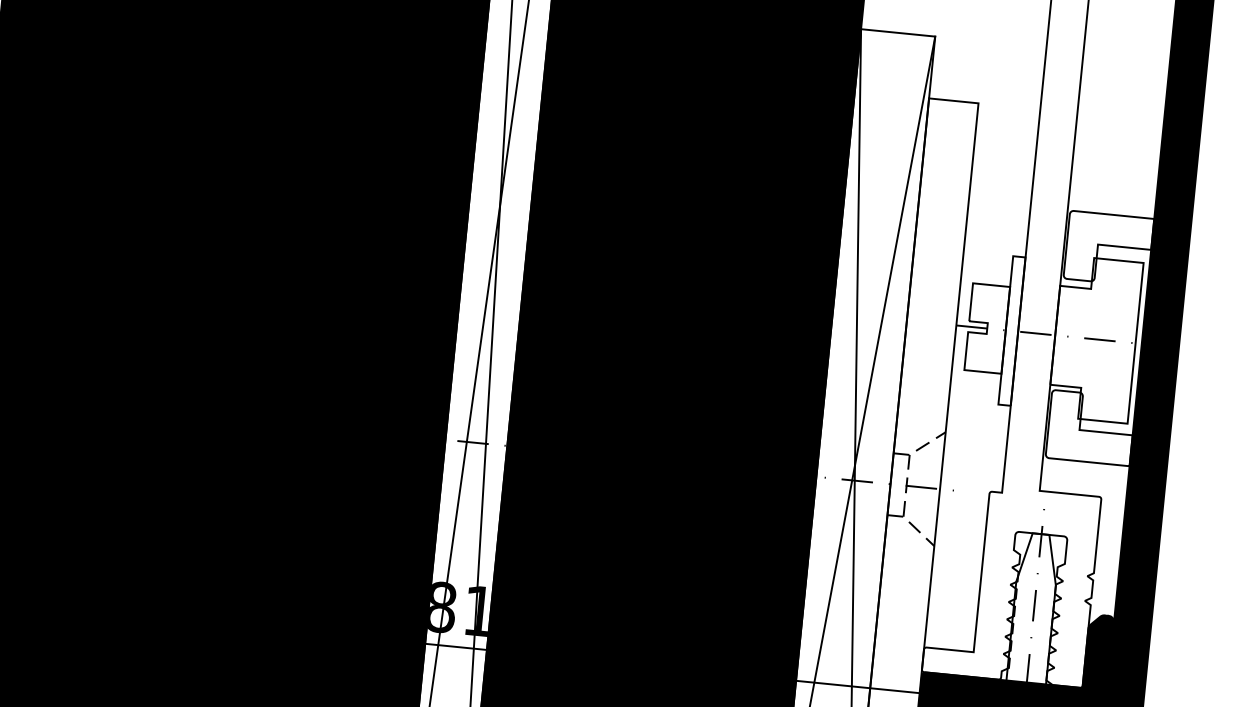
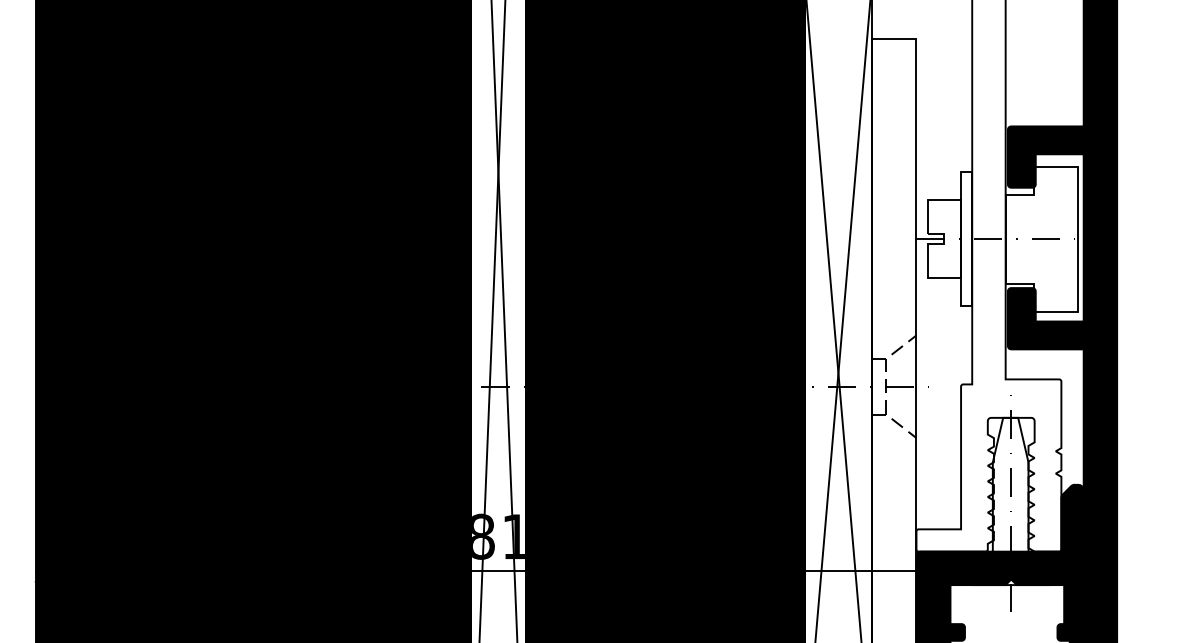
fill: (1108, 248) -> (1045, 156), added
fill: (1090, 427) -> (1045, 318), added

